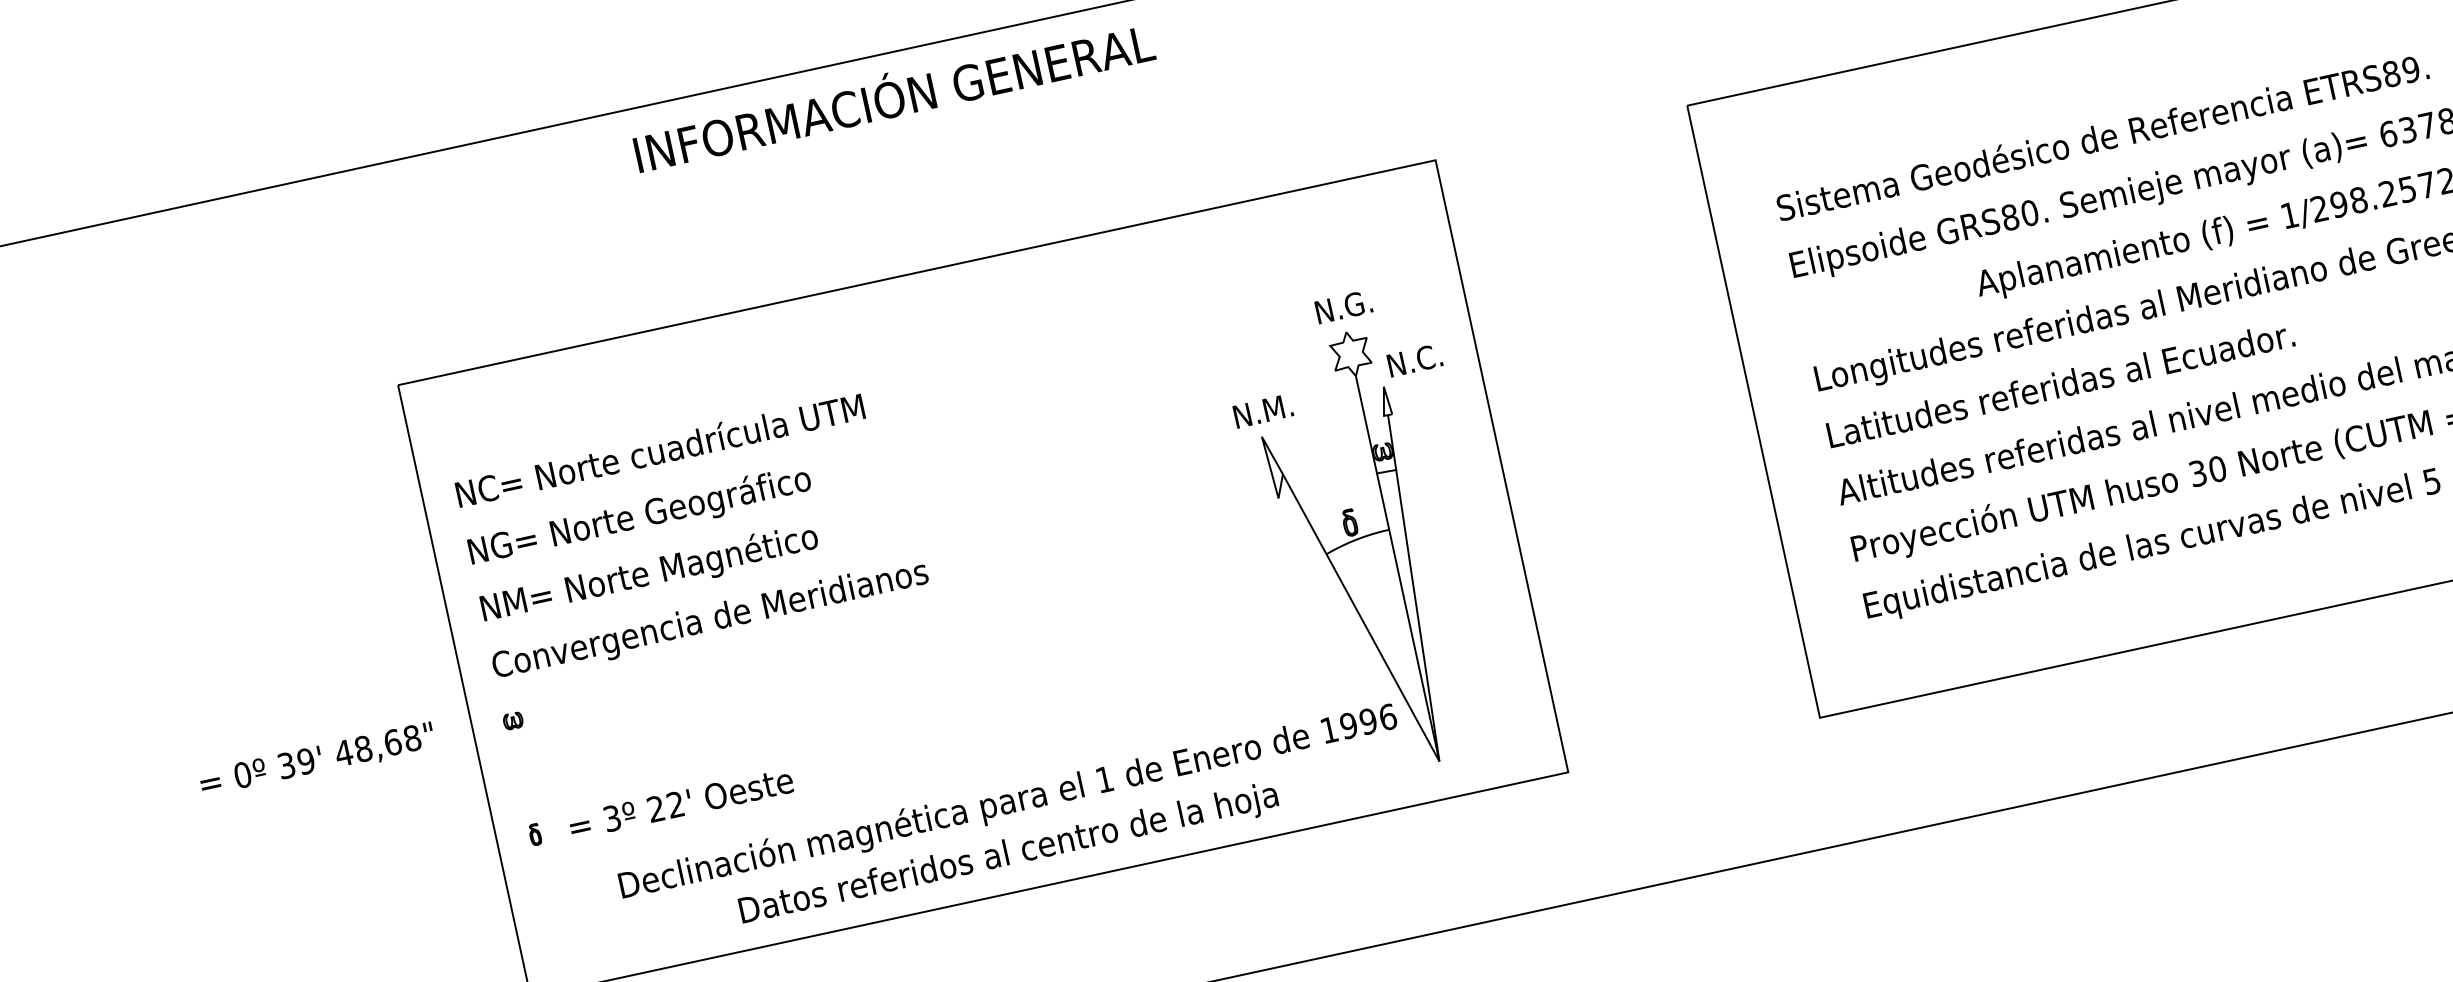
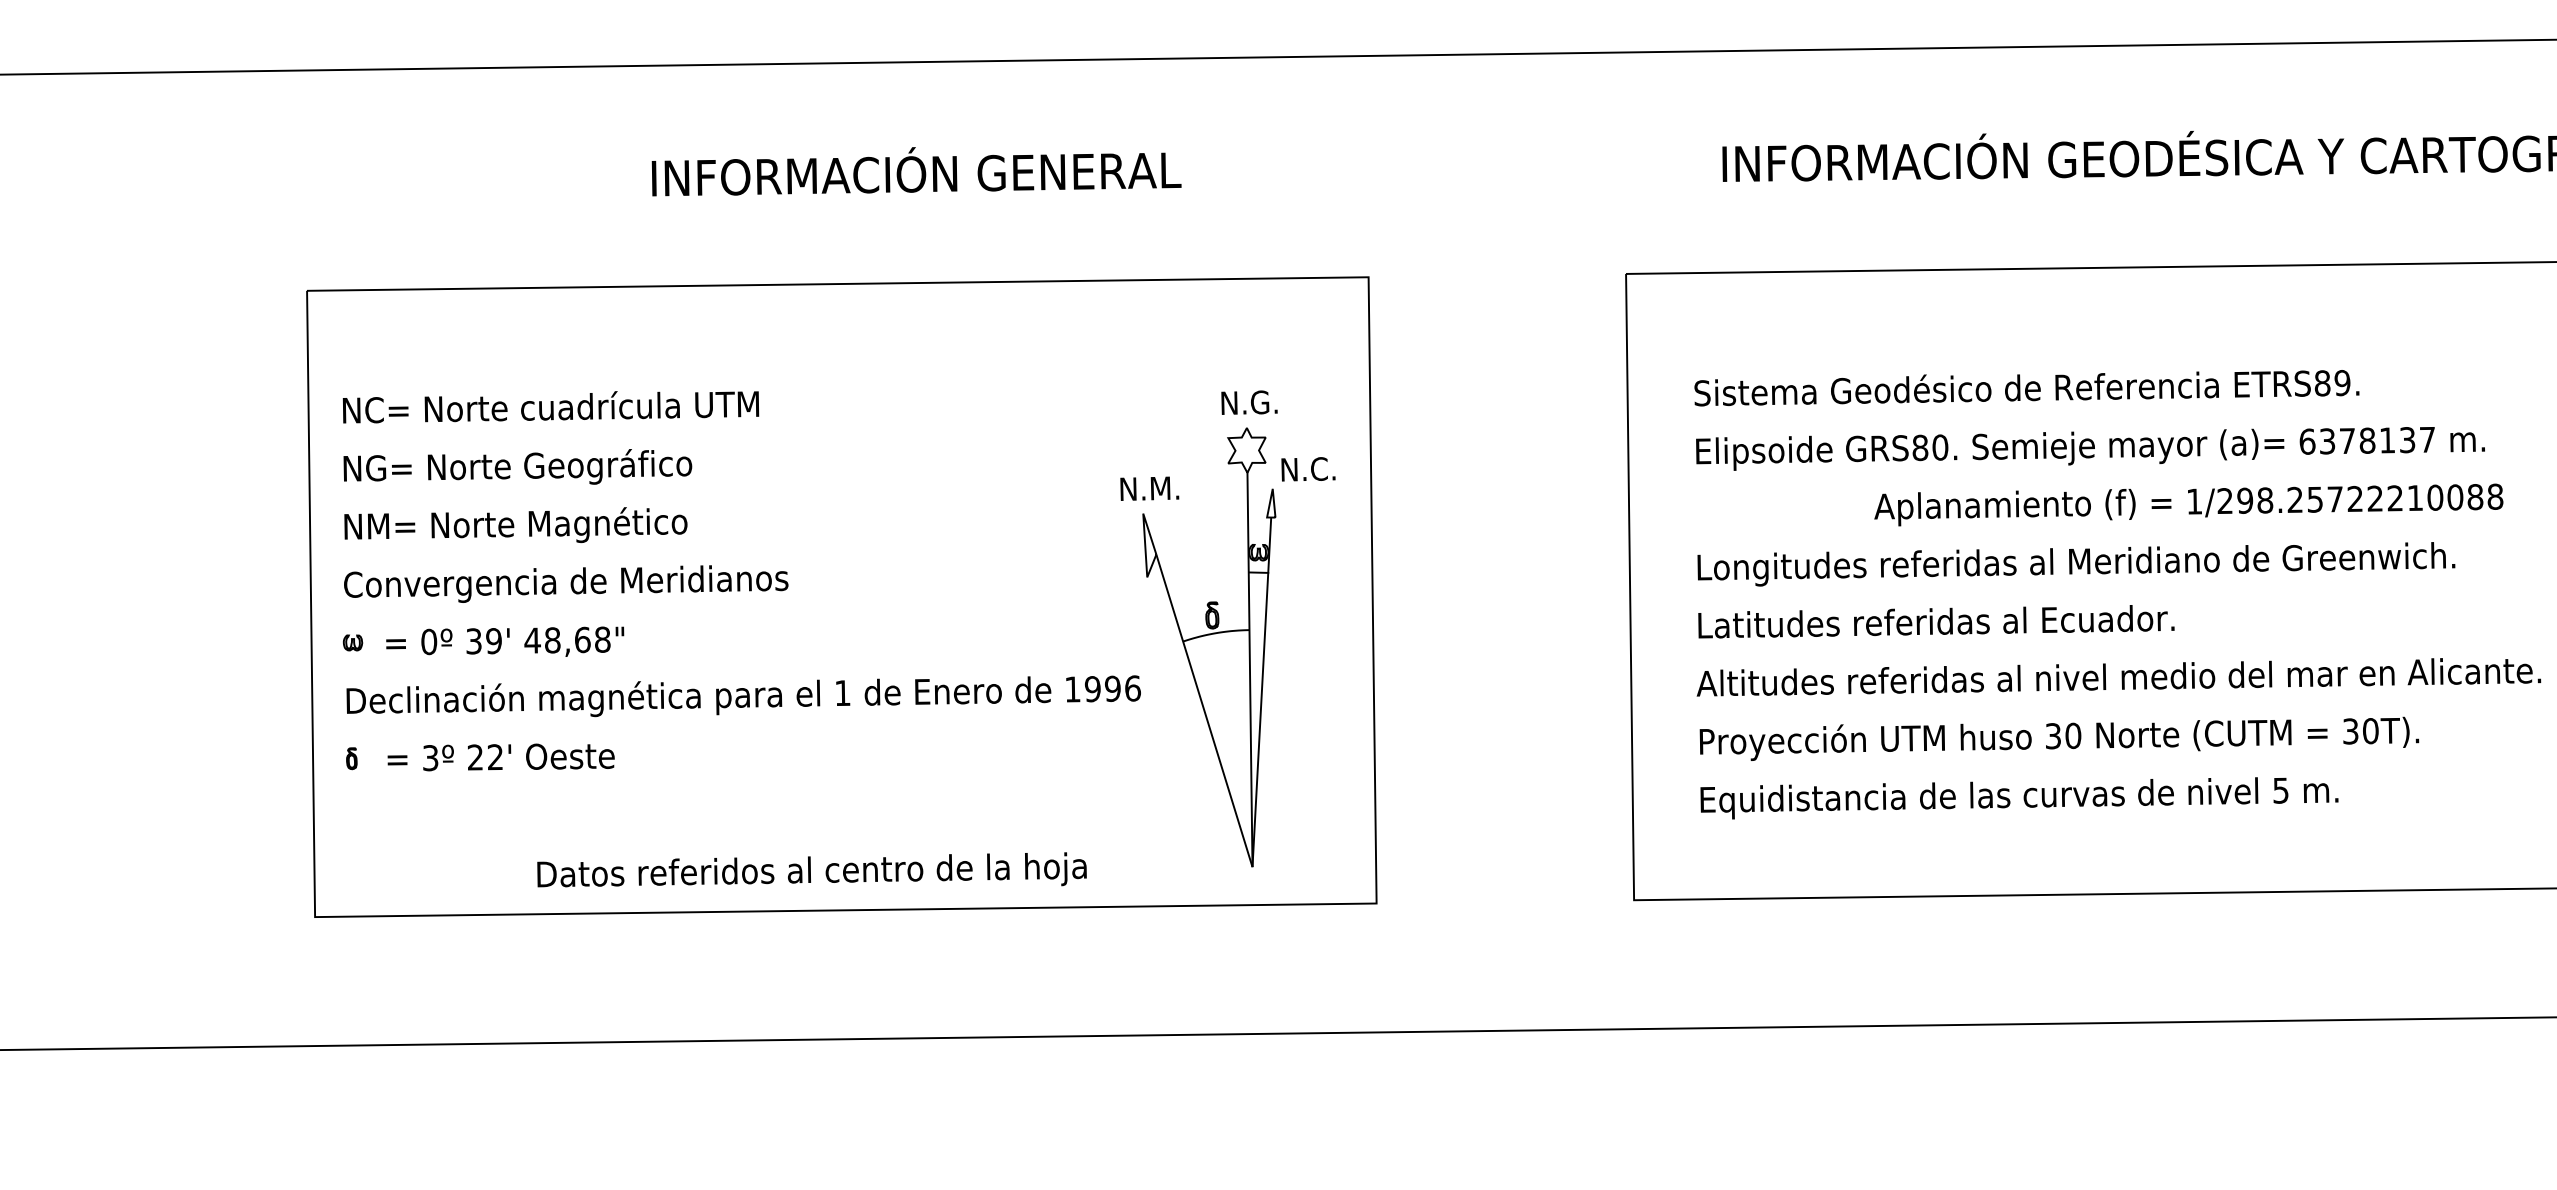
text: (893, 96) -> (916, 171), moved
text: (317, 759) -> (505, 641), moved
text: (1007, 802) -> (743, 696), moved

